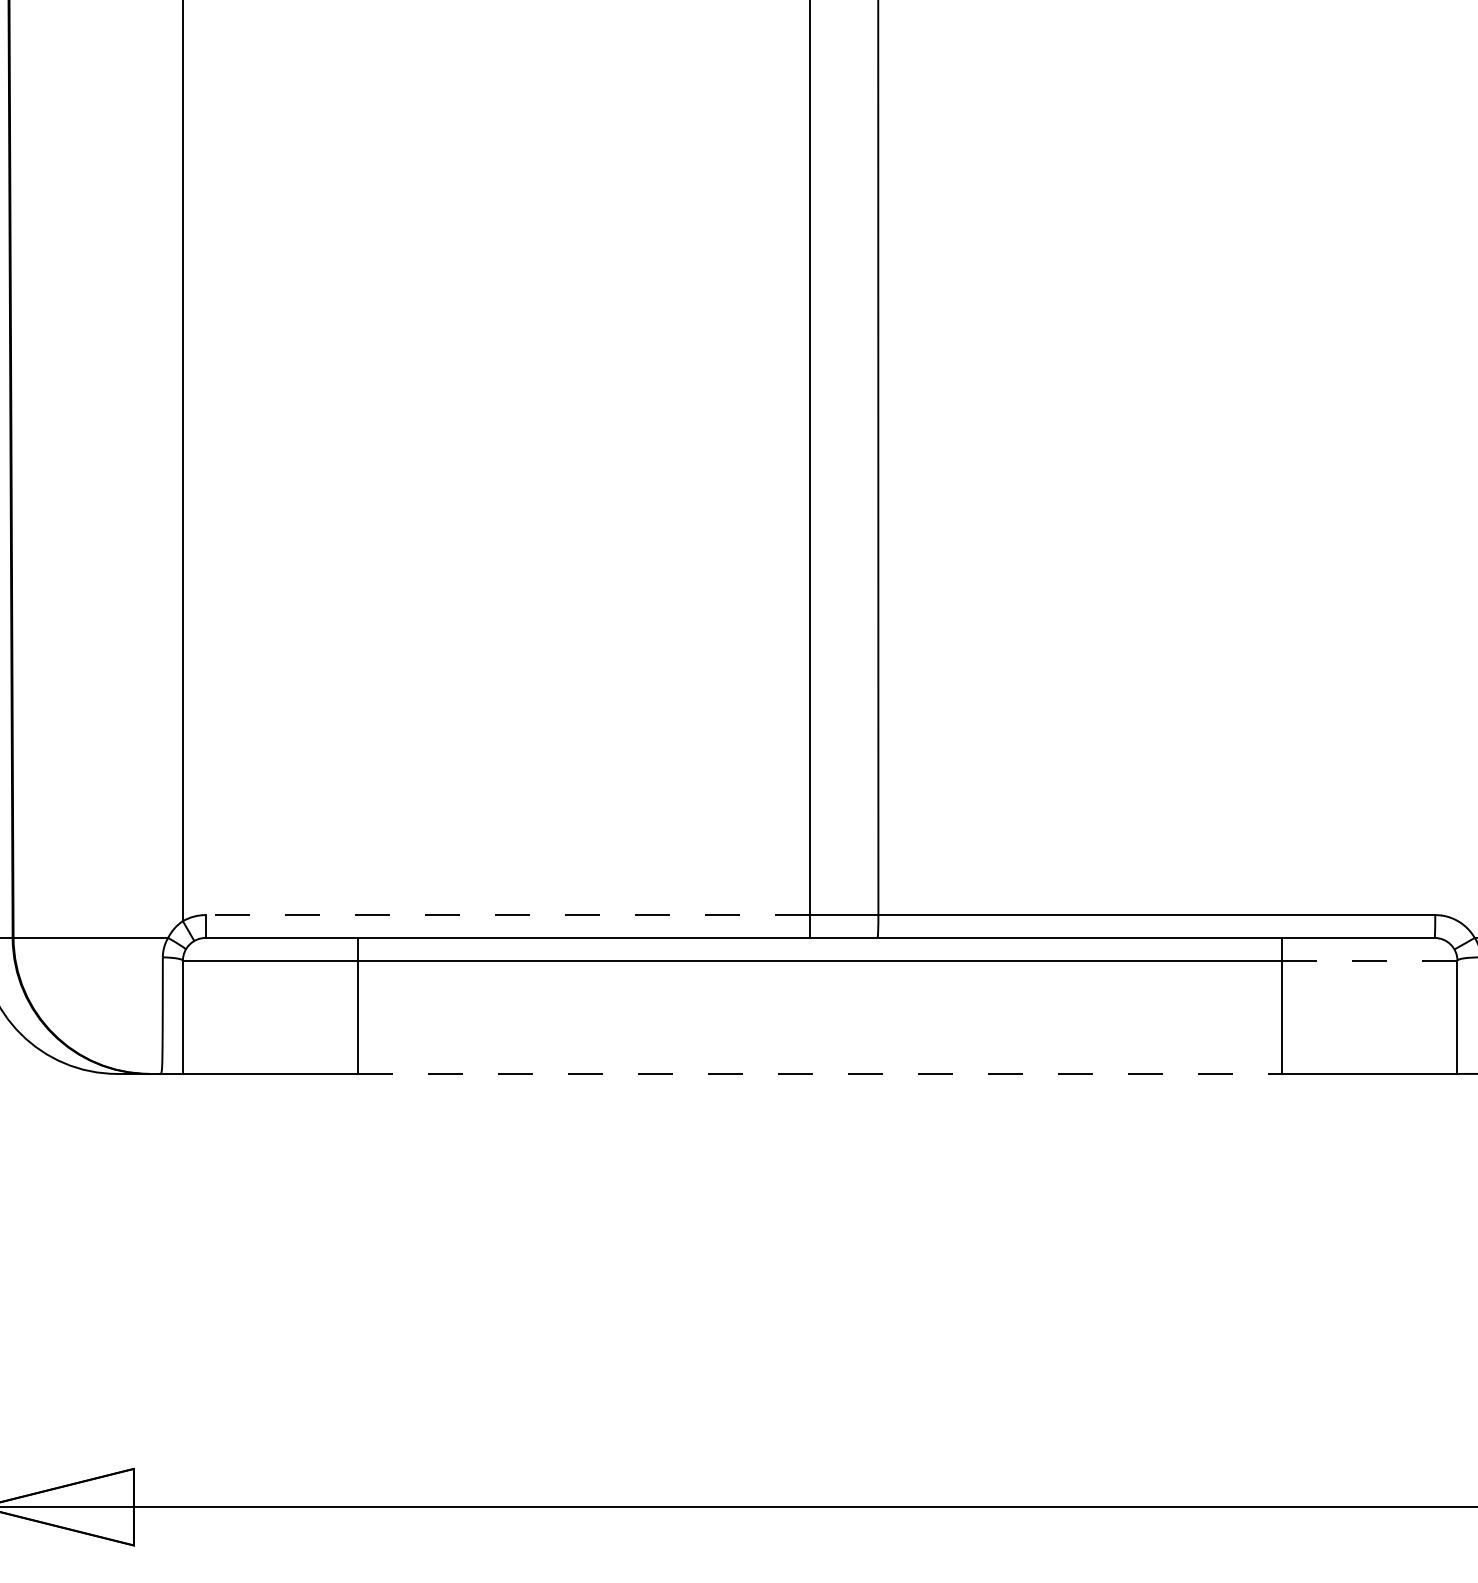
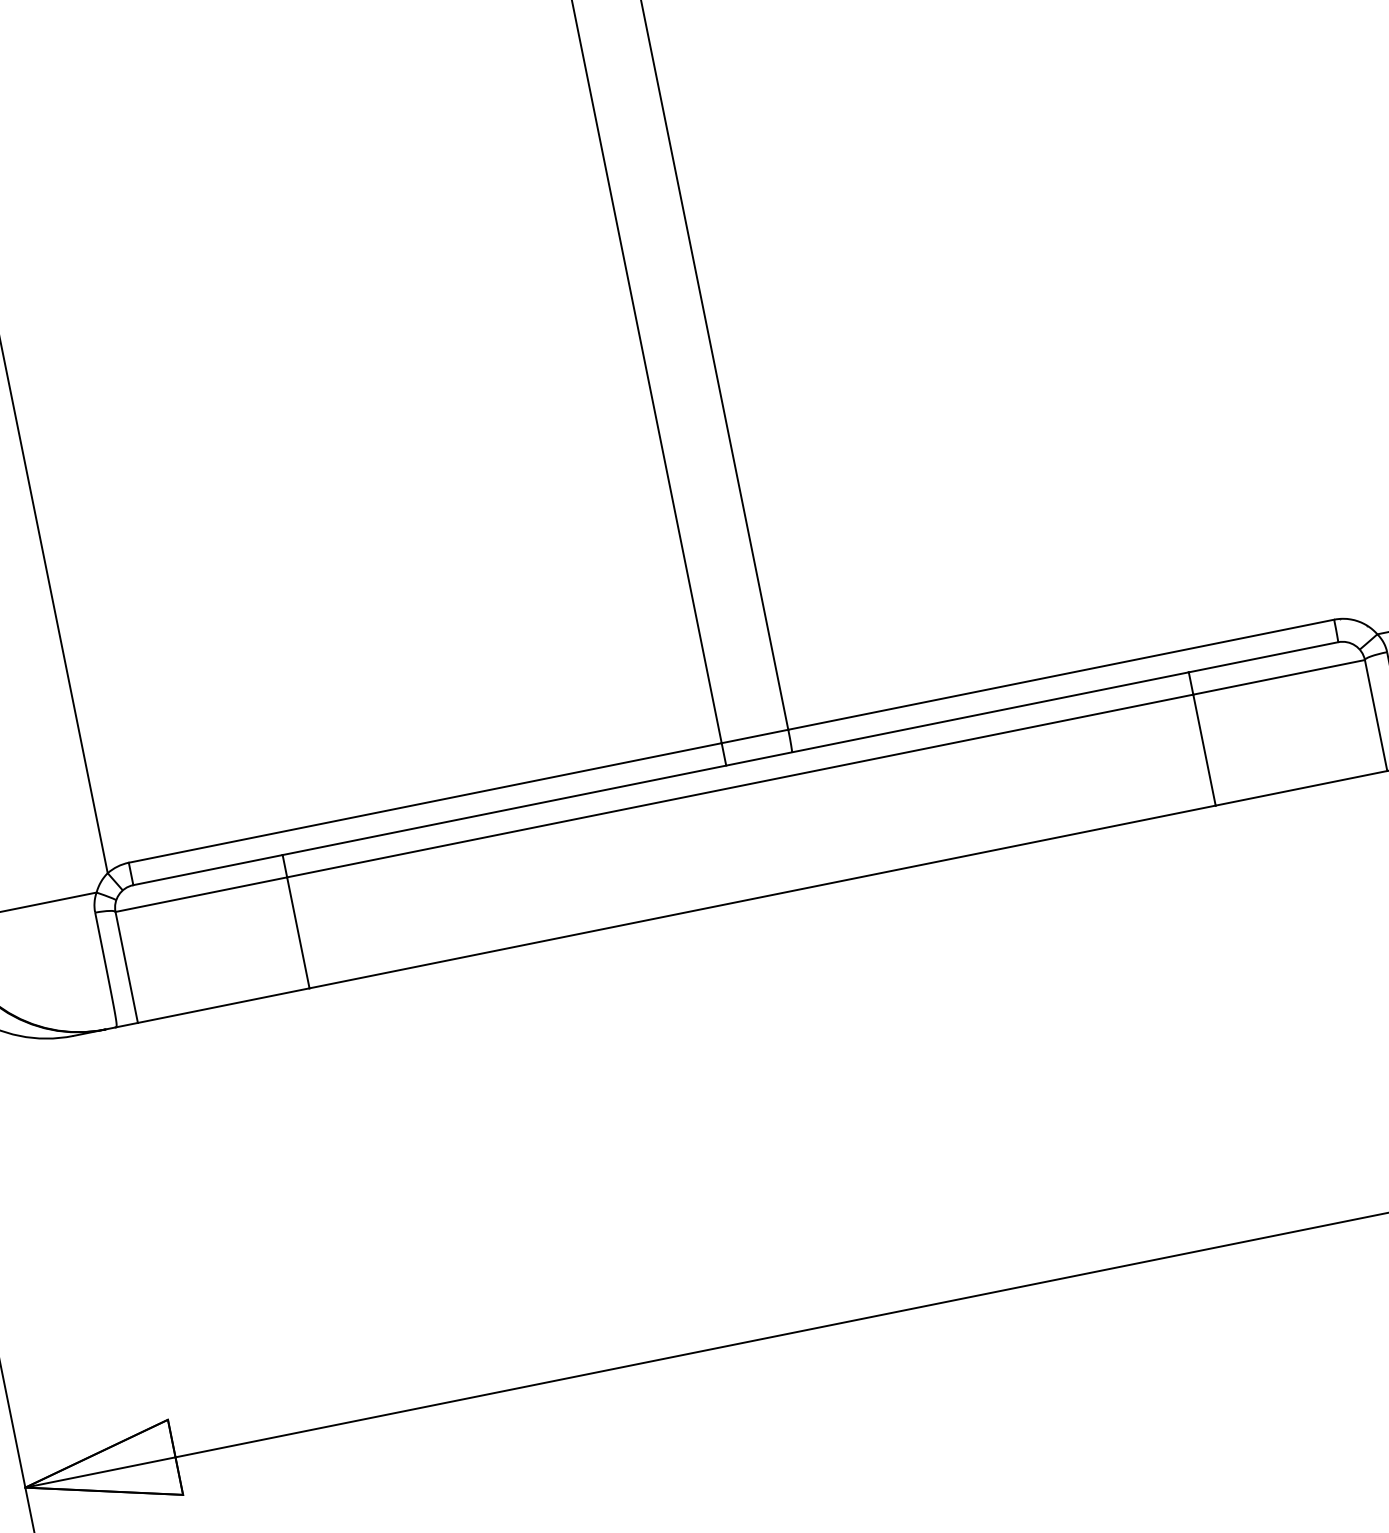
line: (507, 915) -> (424, 803), dashed -> solid
line: (1369, 960) -> (1278, 677), dashed -> solid
line: (820, 1073) -> (762, 896), dashed -> solid

